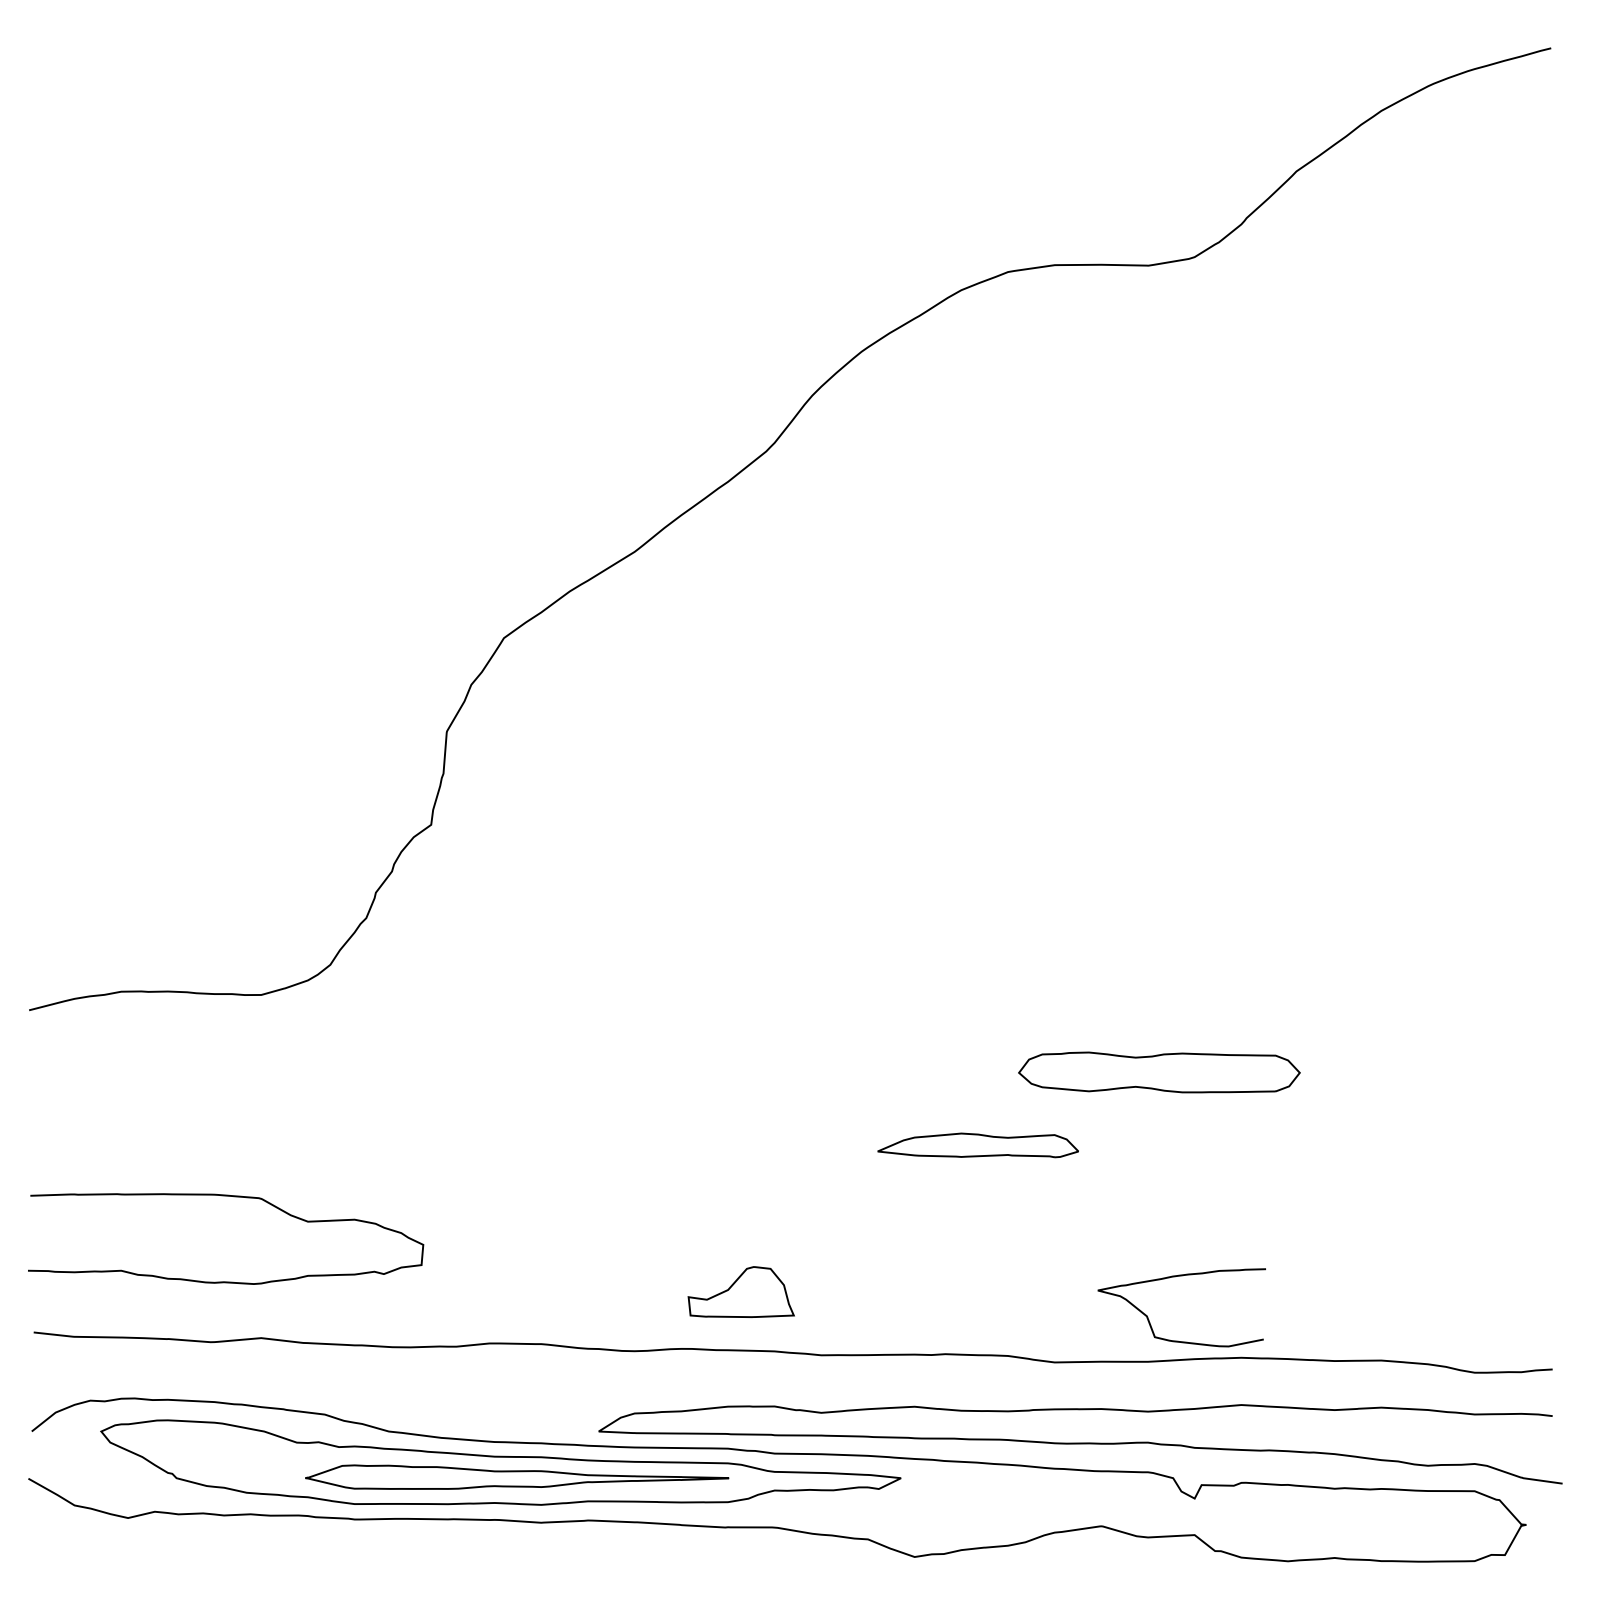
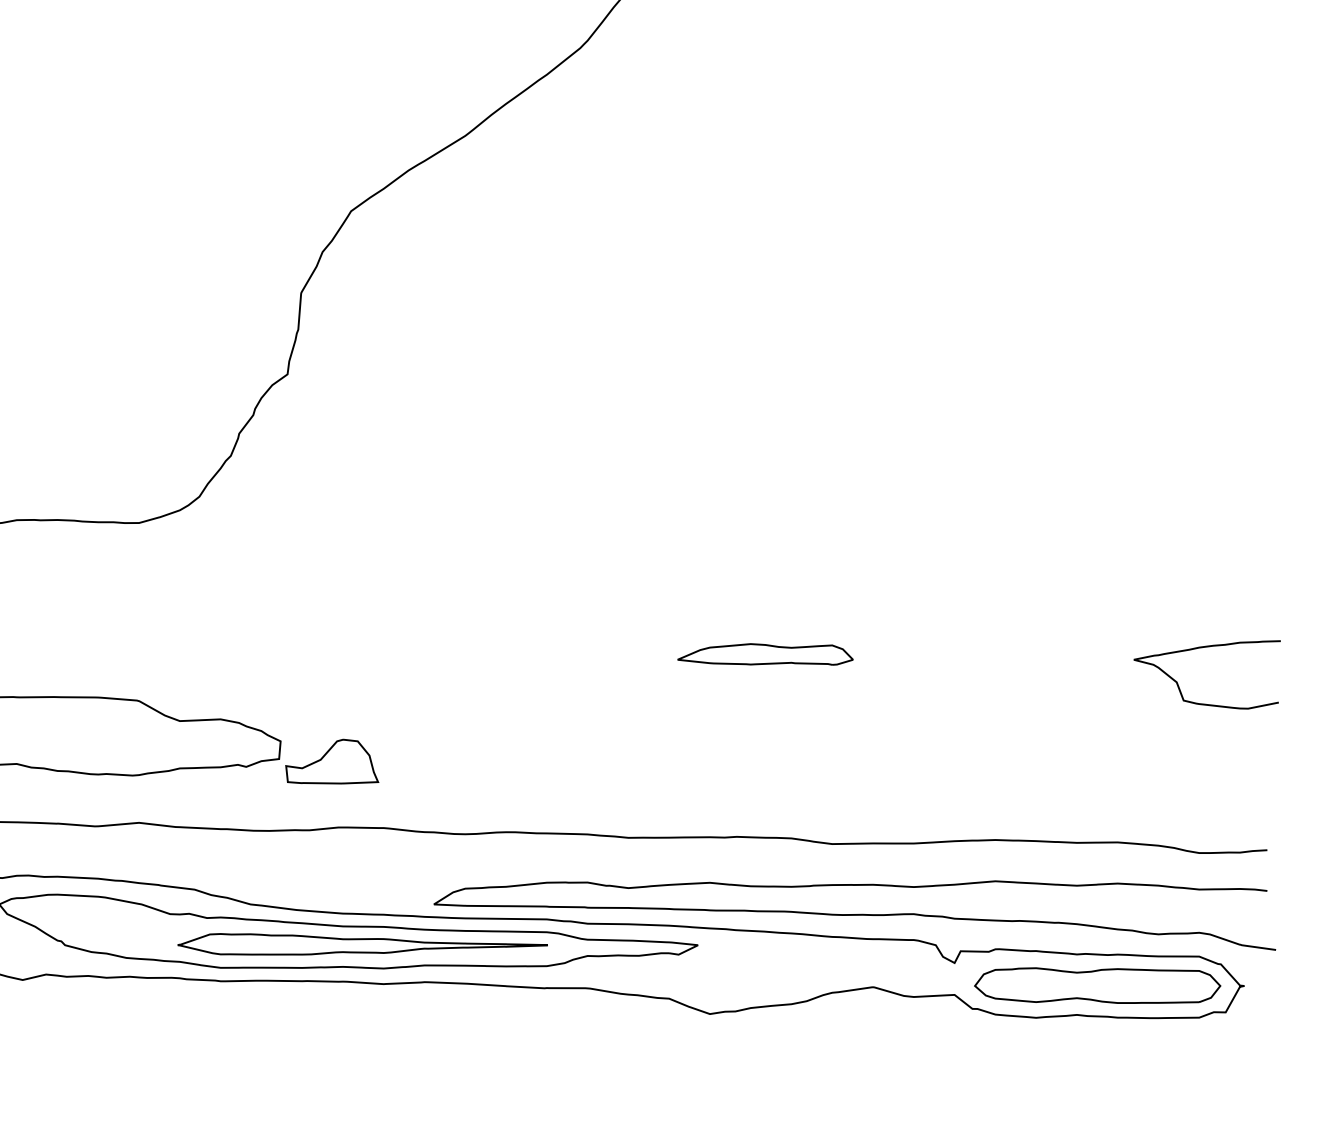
part: (1159, 1072) -> (1097, 985), moved
curve: (1175, 1277) -> (1201, 648), moved
part: (740, 1291) -> (331, 761), moved

